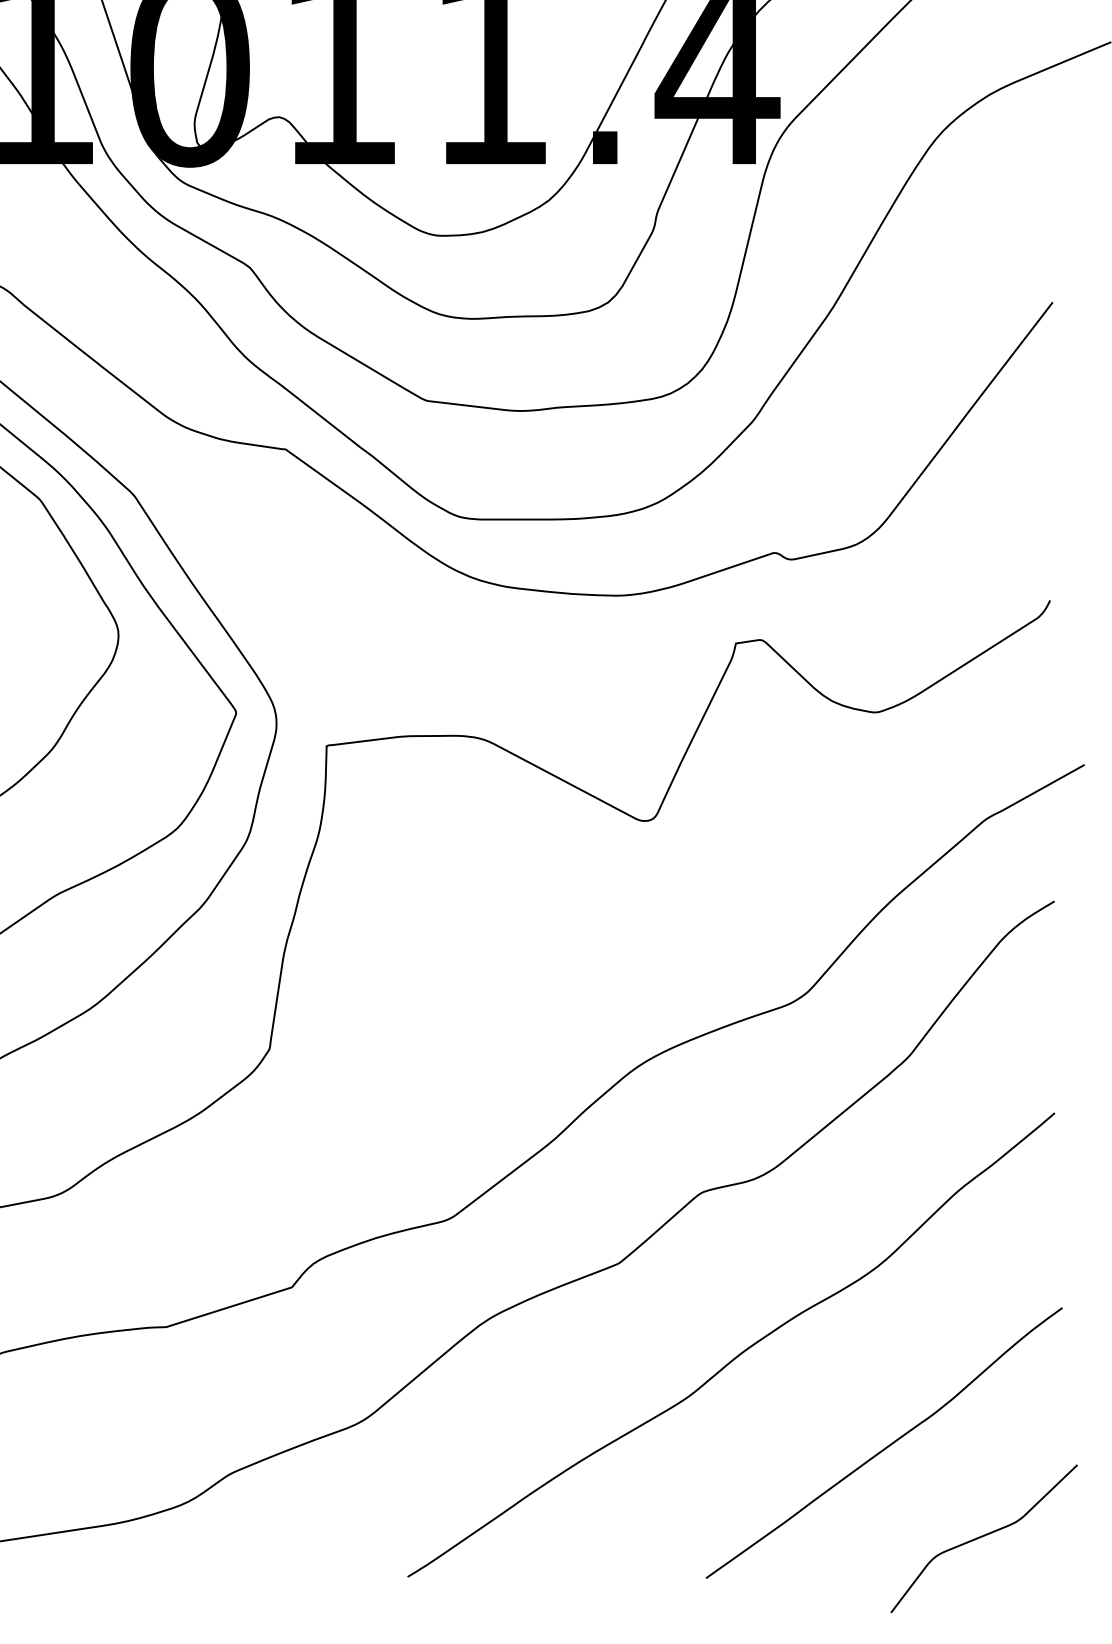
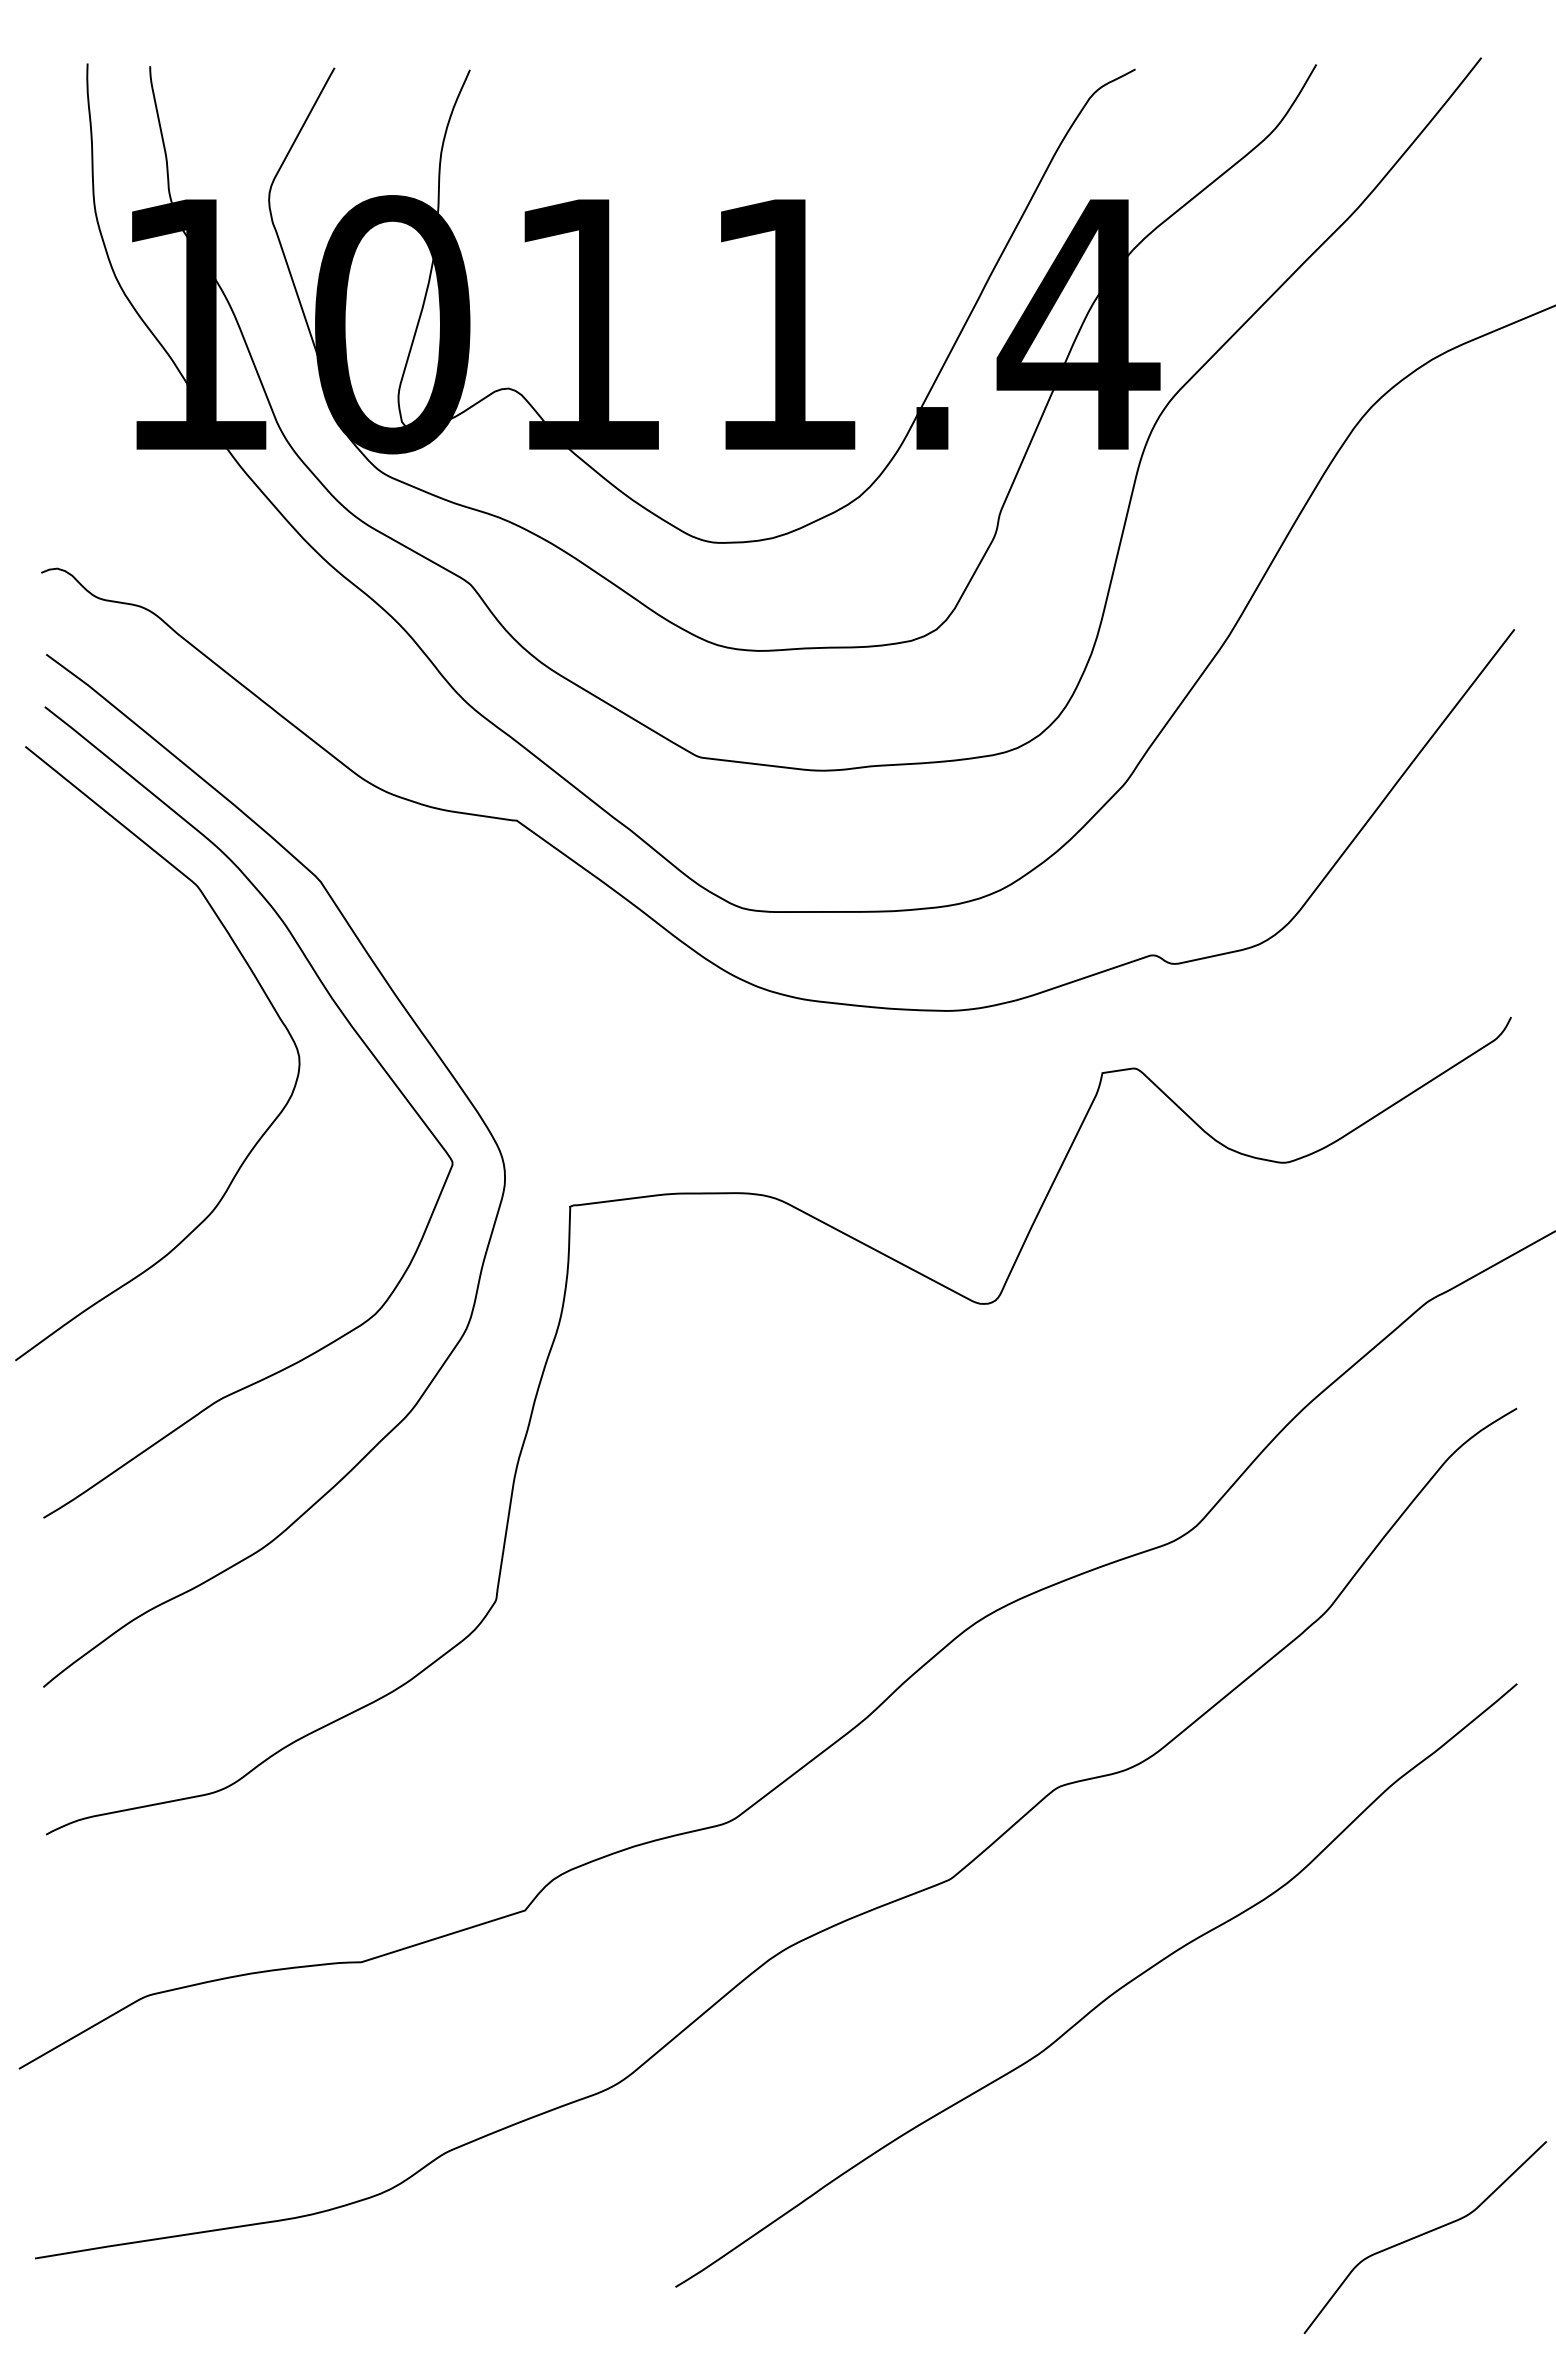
curve: (886, 1446) -> (1298, 2117), removed

